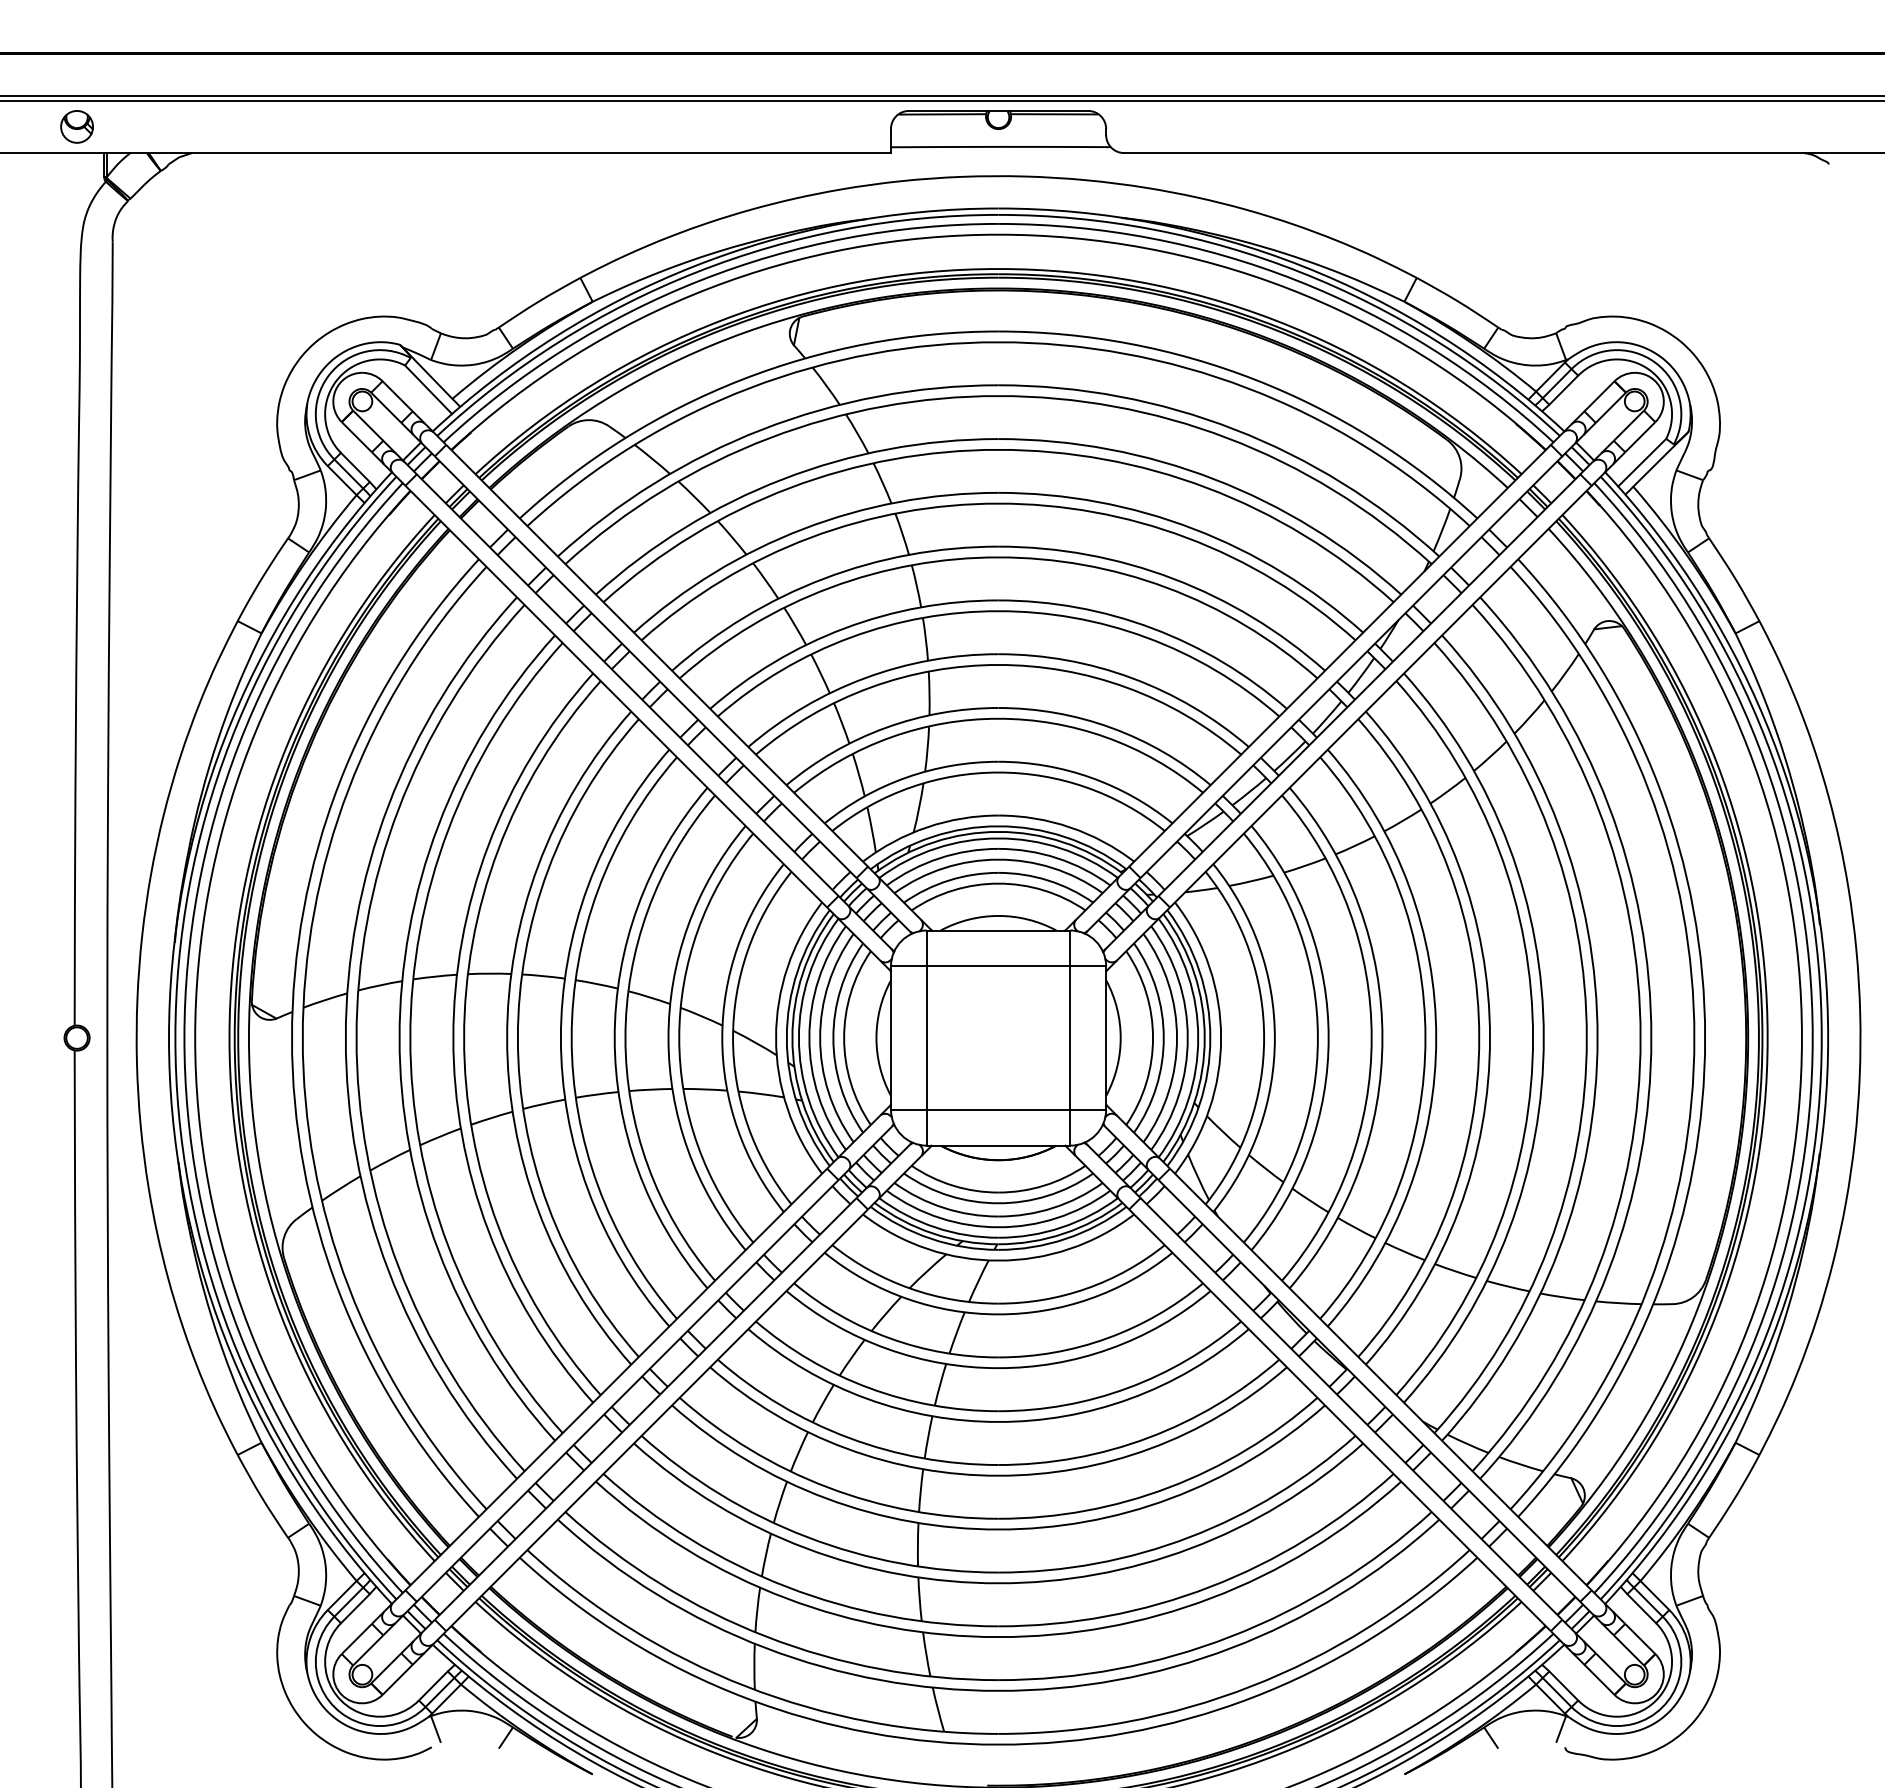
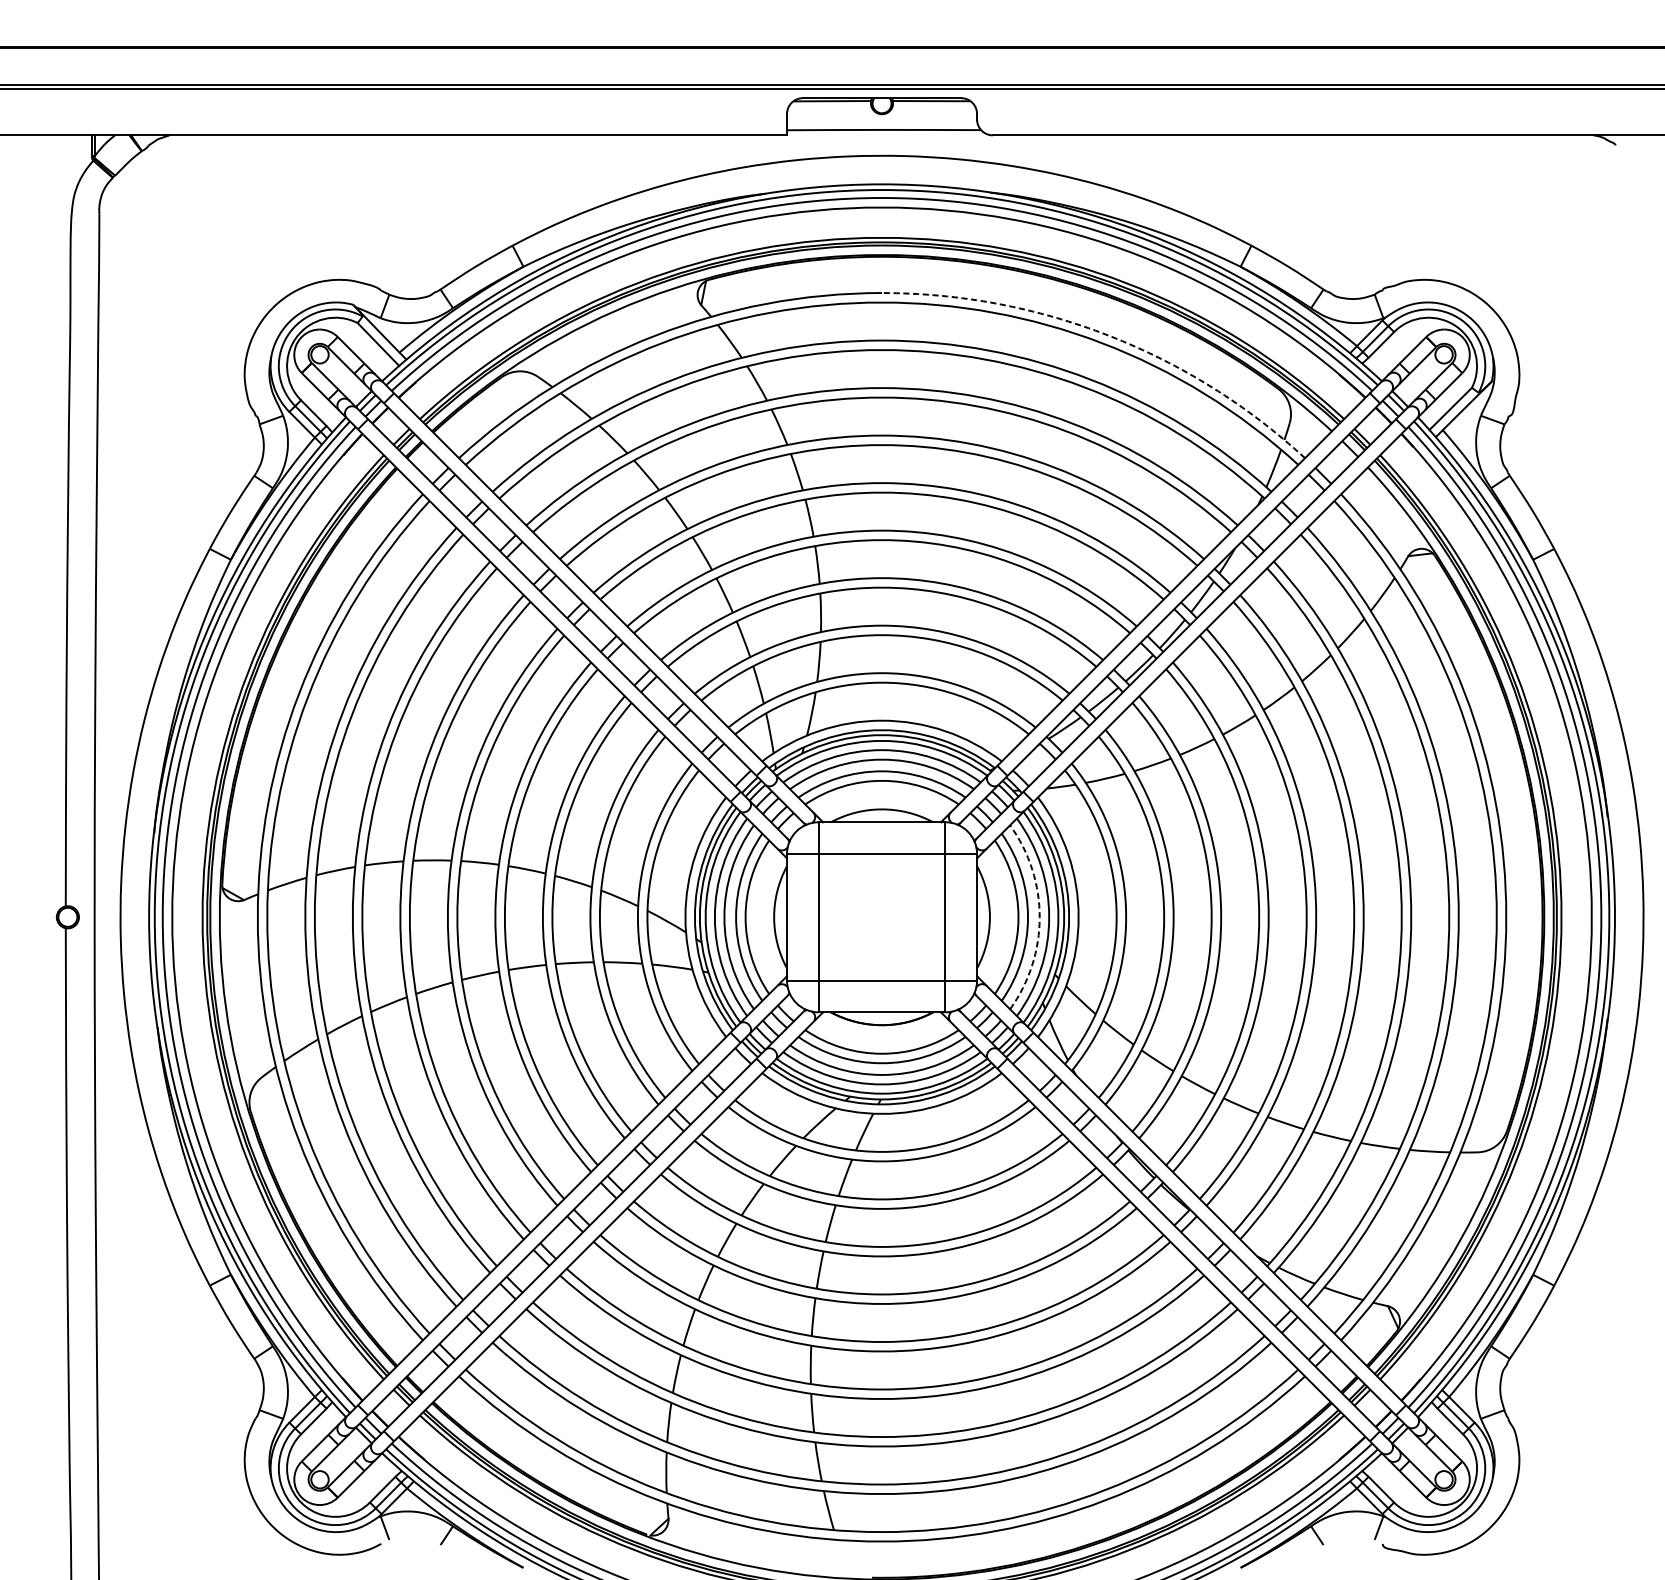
part: (76, 126) -> (67, 111), removed
arc: (1255, 379) -> (1109, 335), solid -> dashed
arc: (1177, 1038) -> (1040, 917), solid -> dashed

